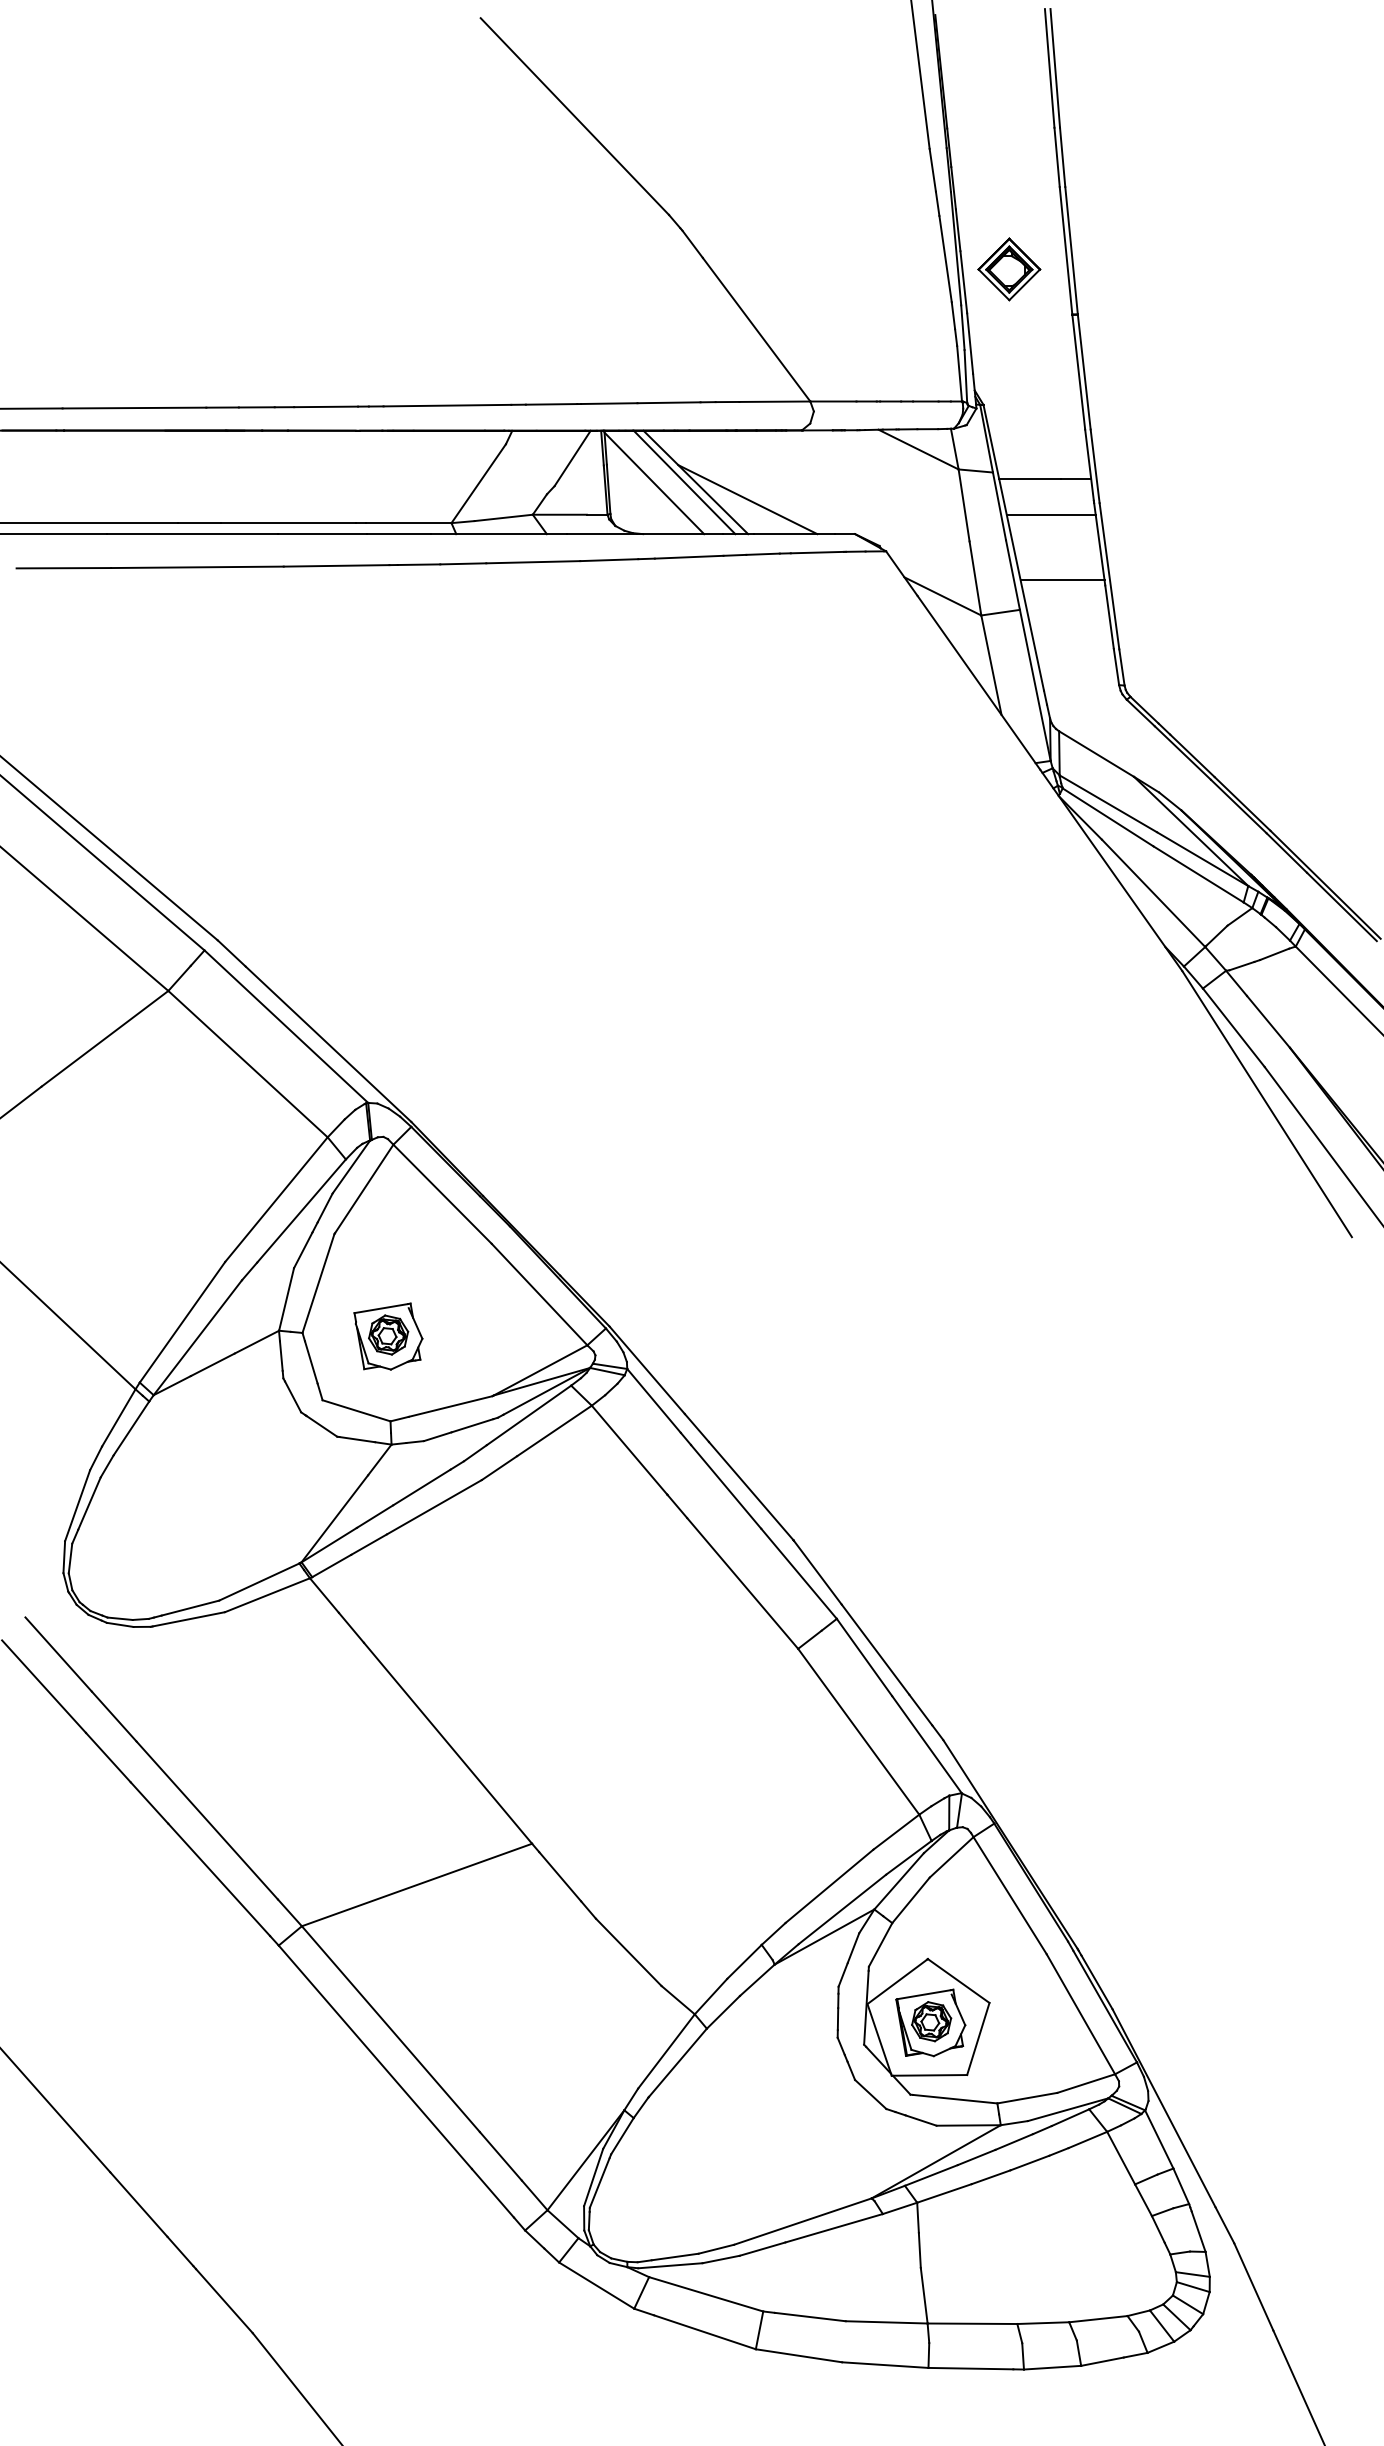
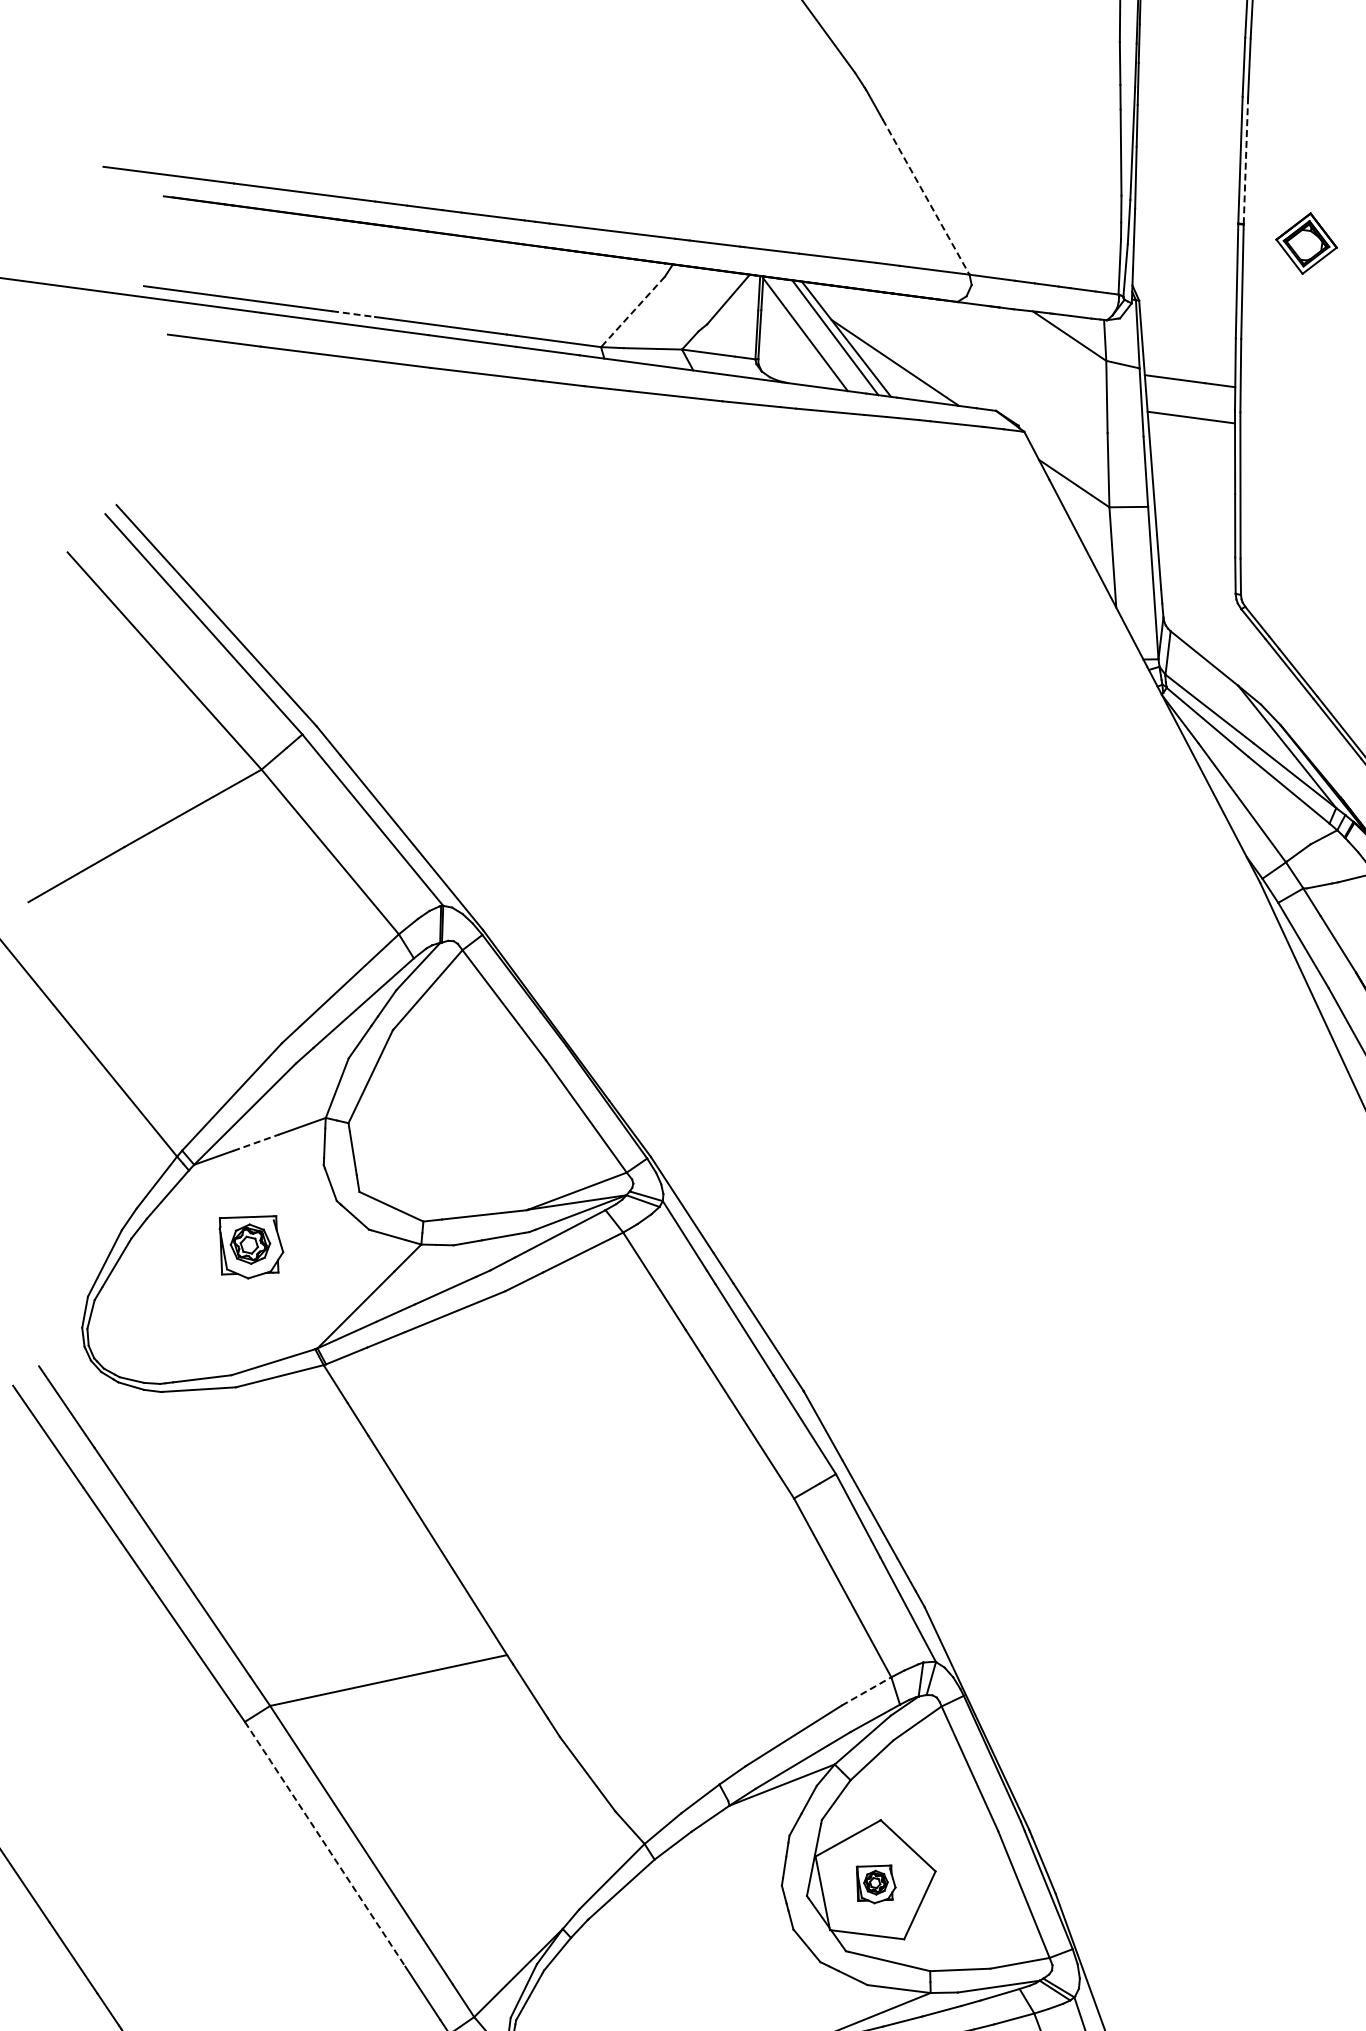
line: (1071, 250) -> (1245, 160), solid -> dashed
part: (1009, 269) -> (1306, 243), moved
line: (756, 329) -> (926, 196), solid -> dashed
line: (478, 483) -> (632, 311), solid -> dashed
line: (199, 523) -> (353, 314), solid -> dashed
line: (1062, 580) -> (1193, 483), removed
part: (388, 1336) -> (250, 1245), moved
line: (212, 1364) -> (255, 1142), solid -> dashed
line: (896, 1832) -> (866, 1691), solid -> dashed
part: (930, 2022) -> (875, 1882), size x0.6
line: (375, 2057) -> (325, 1844), solid -> dashed

